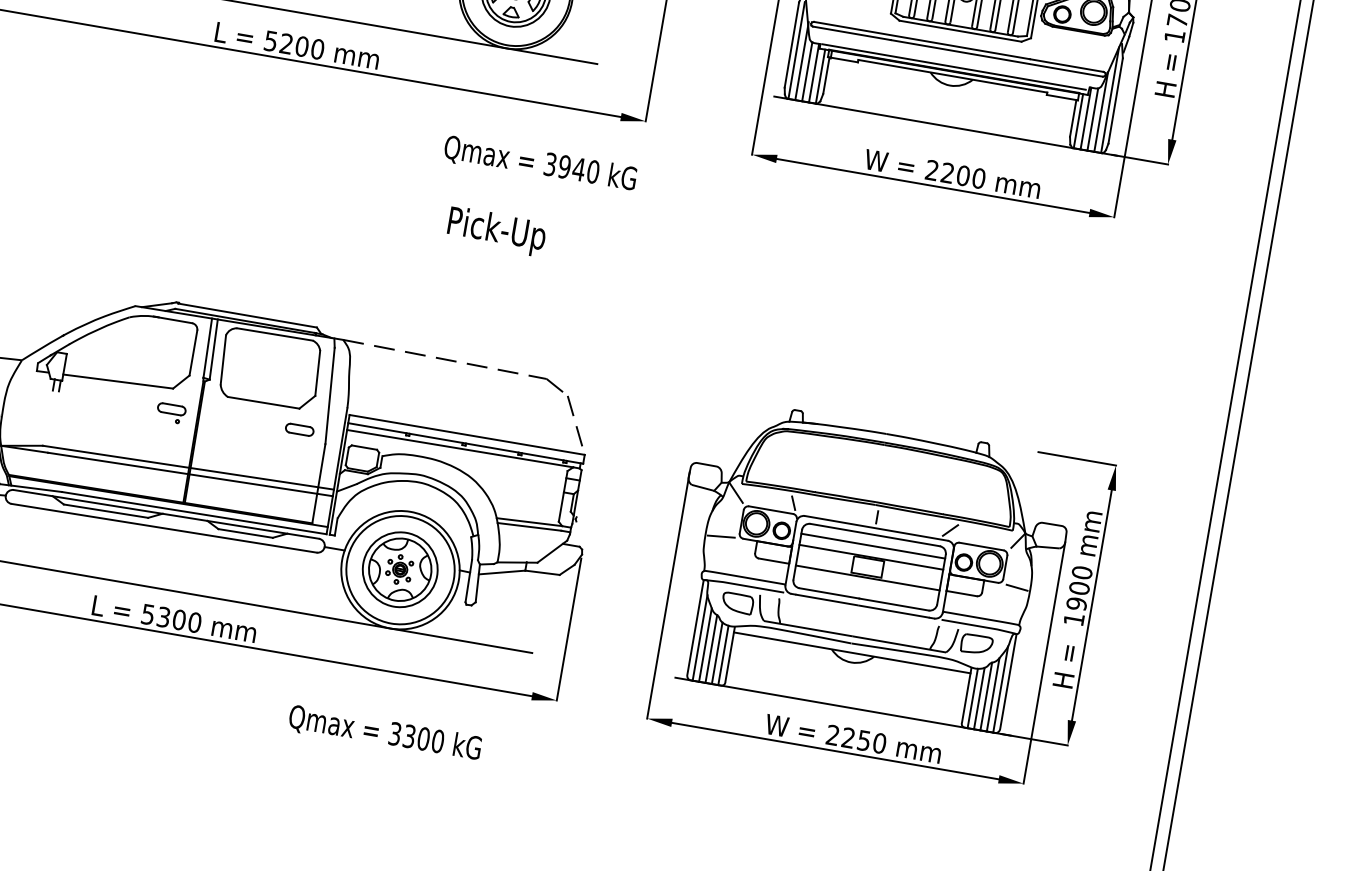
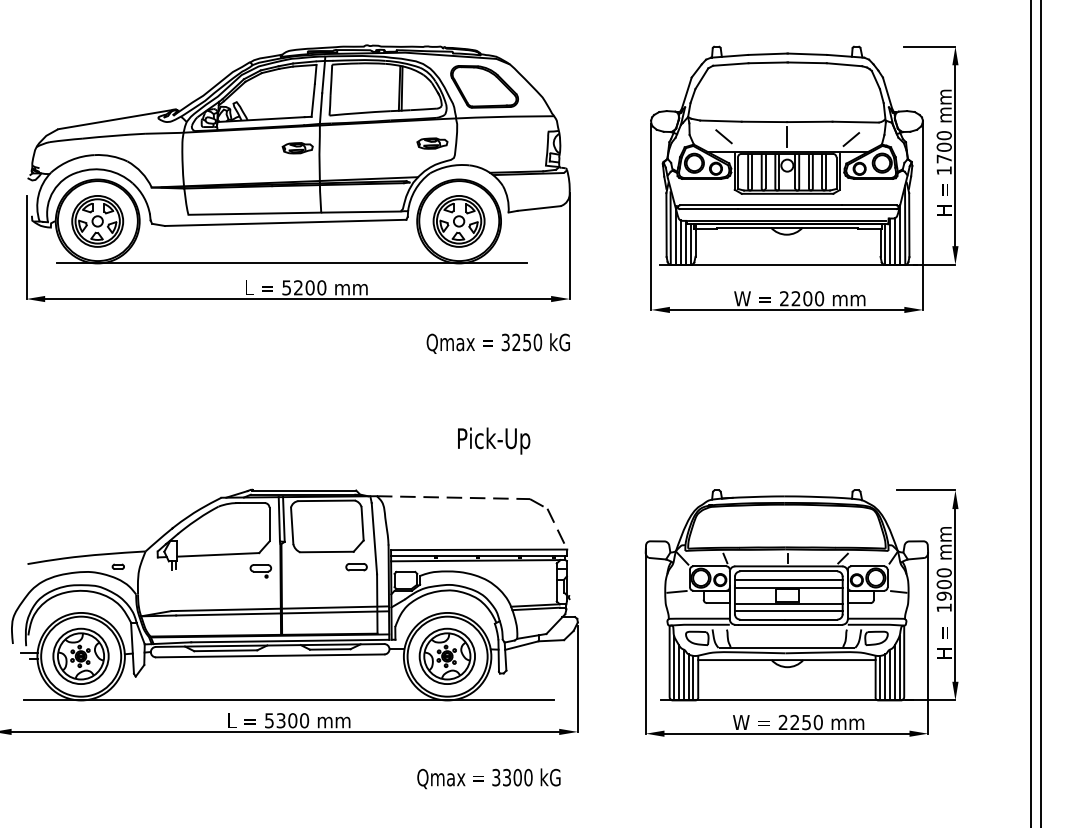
text: (571, 168) -> (521, 342), 3940 -> 3250
text: (497, 230) -> (494, 440), moved
line: (865, 588) -> (788, 611), added
text: (384, 733) -> (488, 778), moved

